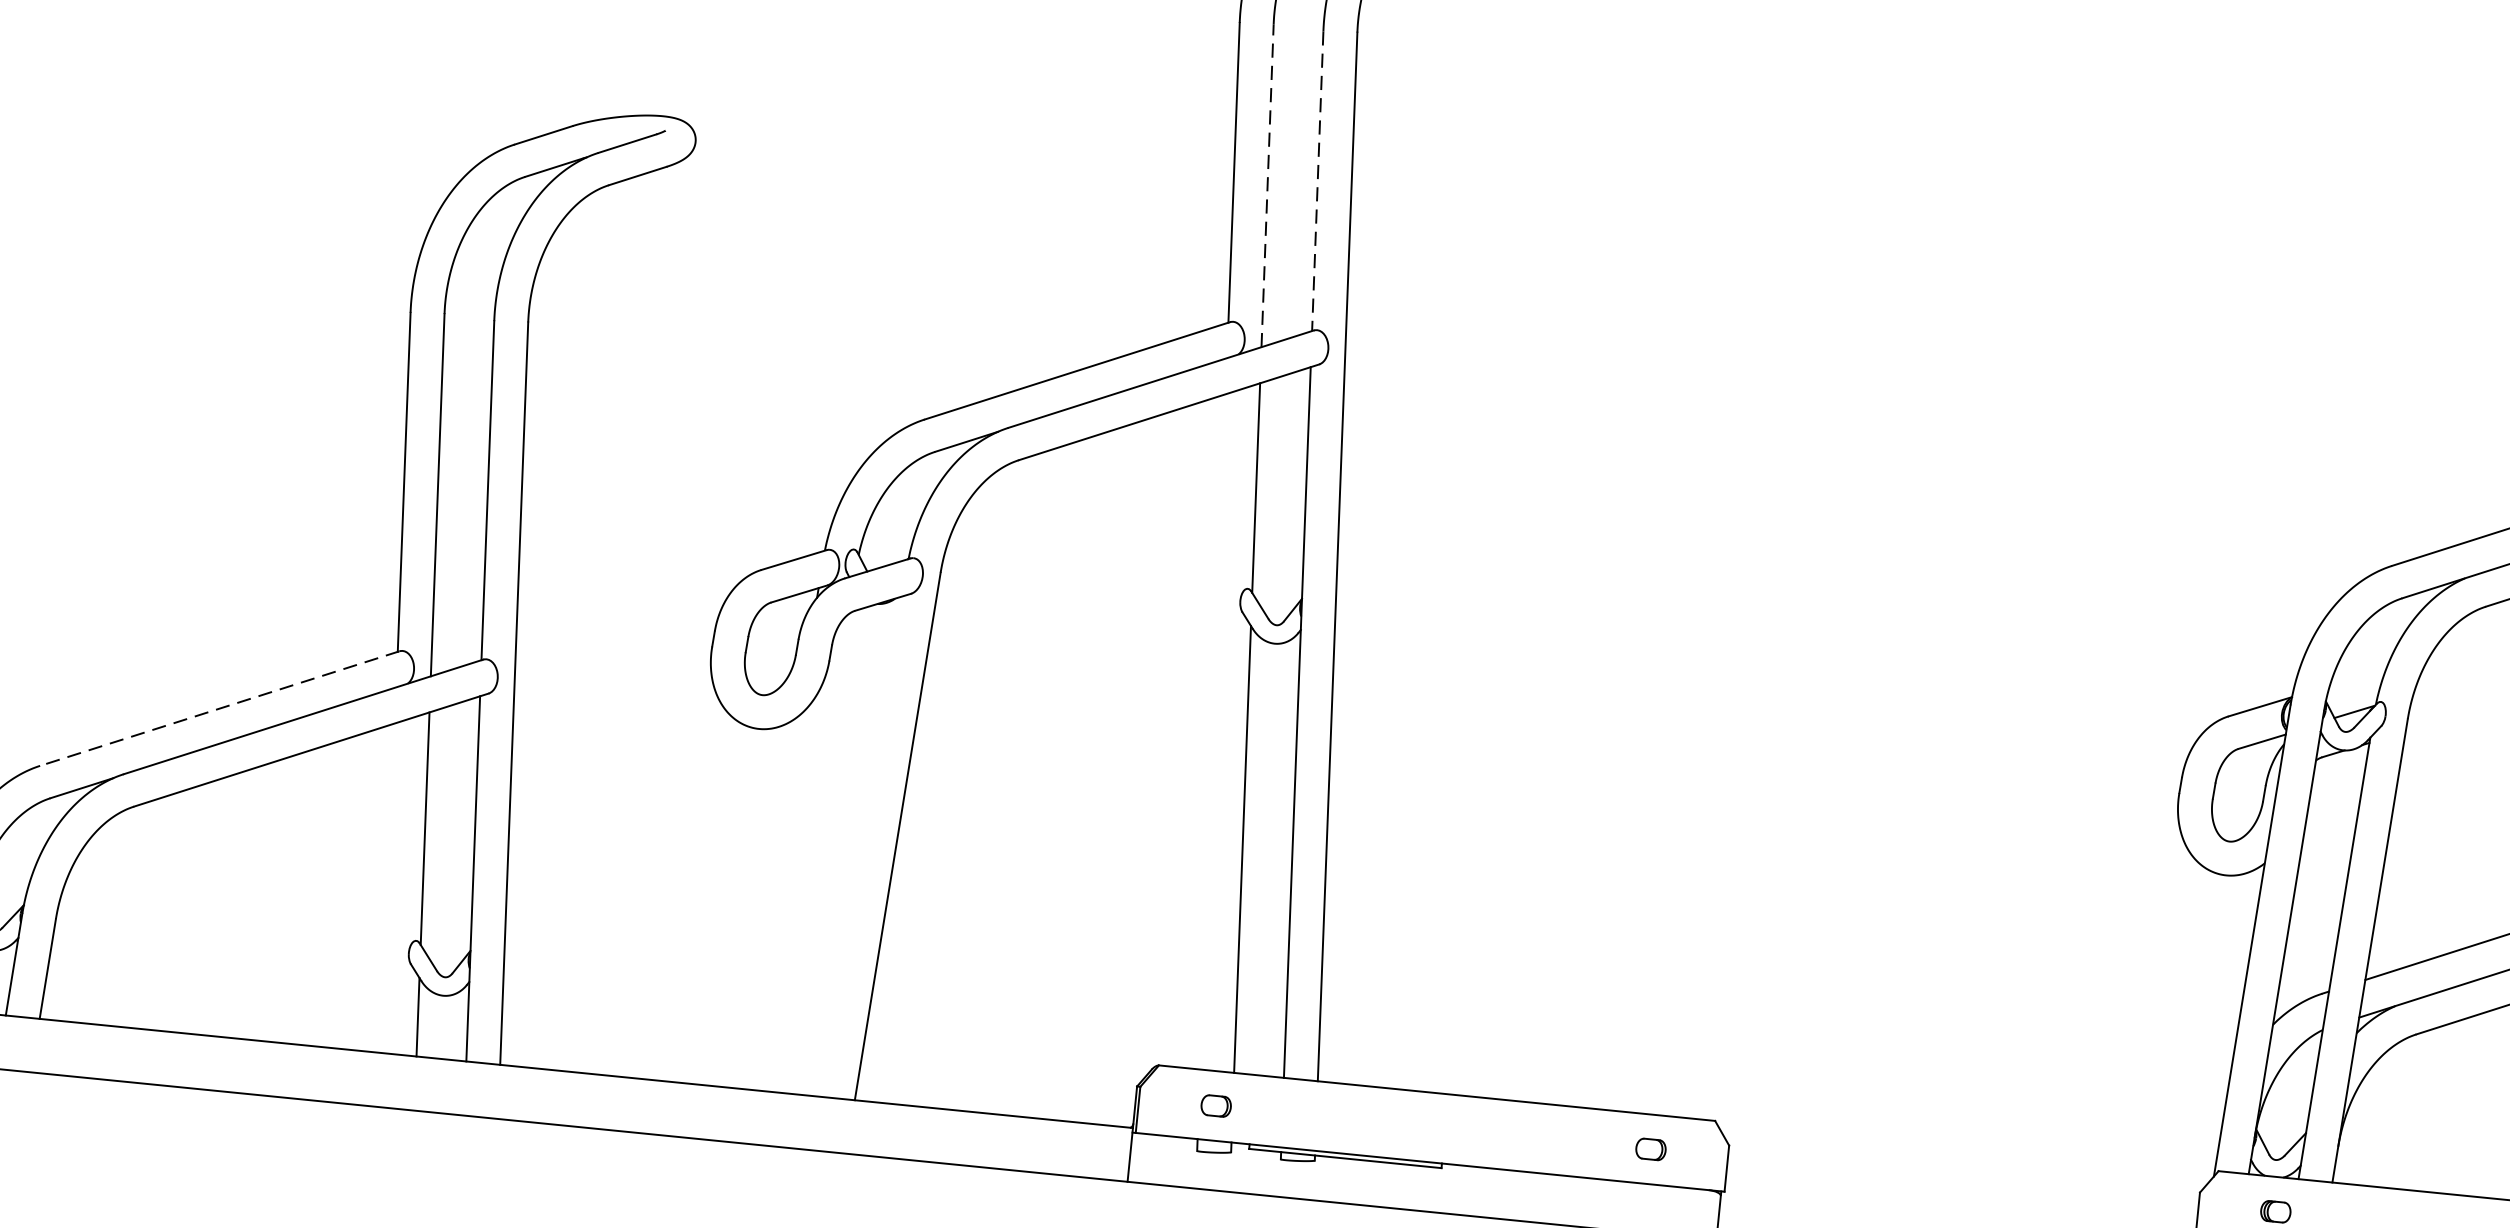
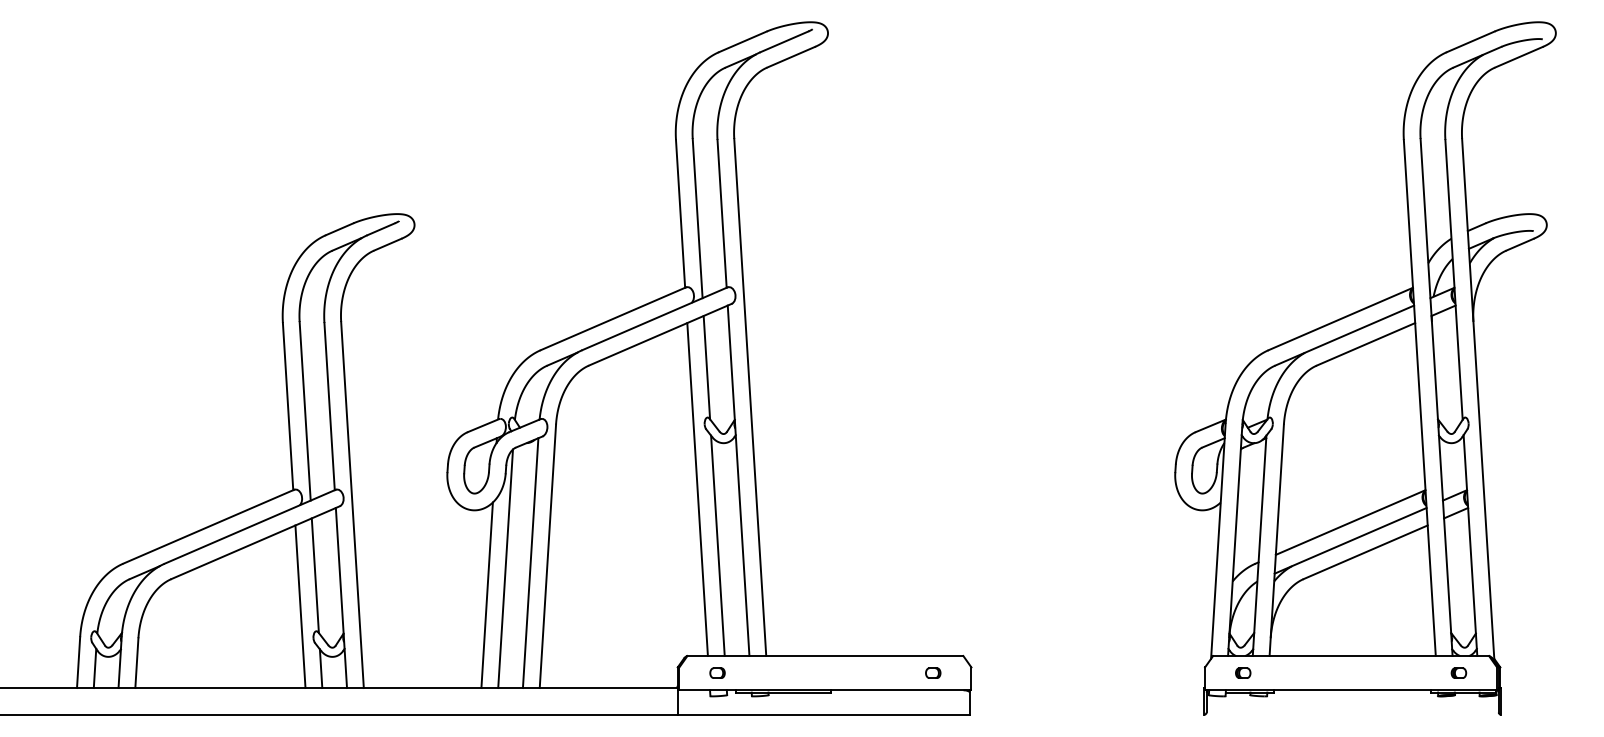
line: (1318, 182) -> (722, 214), dashed -> solid
line: (1267, 185) -> (697, 218), dashed -> solid
line: (219, 707) -> (208, 526), dashed -> solid
line: (1212, 731) -> (697, 489), added
line: (861, 847) -> (530, 563), added
line: (809, 852) -> (505, 568), added
line: (388, 887) -> (300, 606), added
line: (766, 902) -> (486, 595), added

